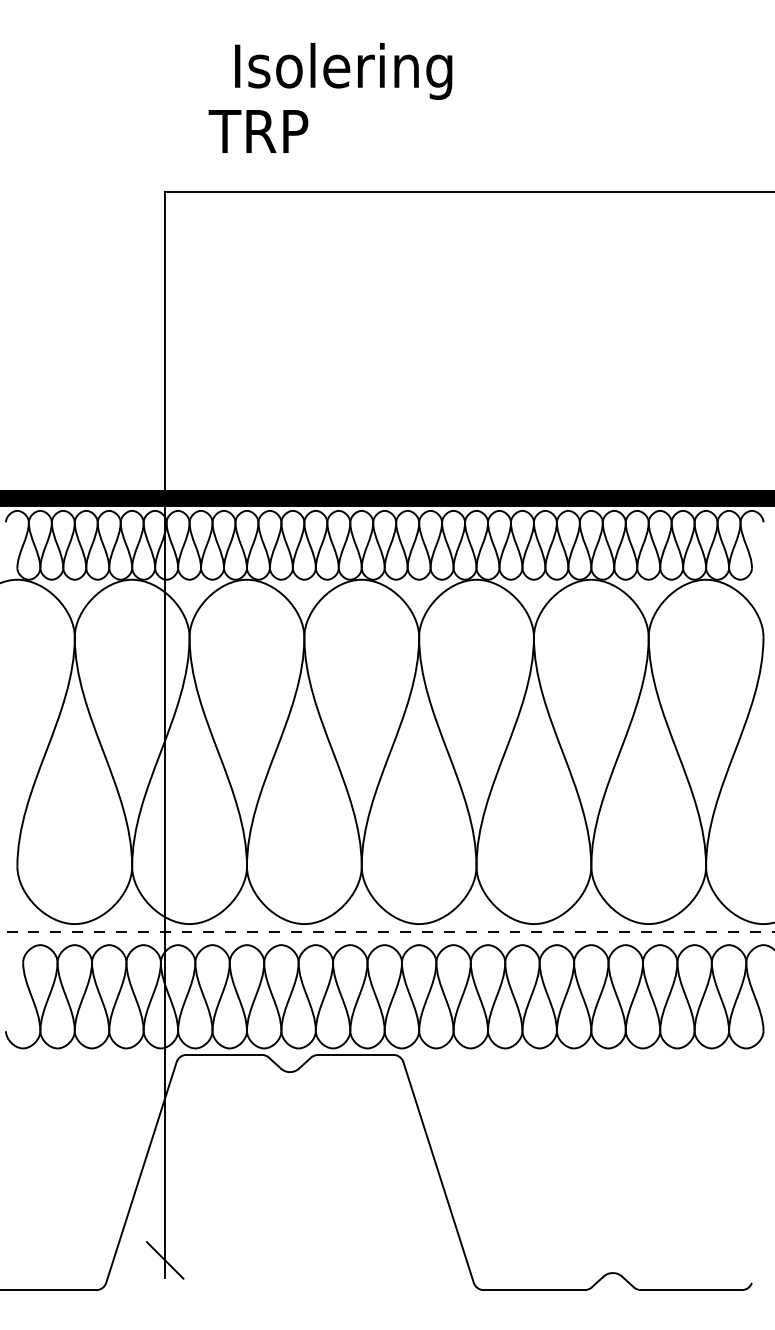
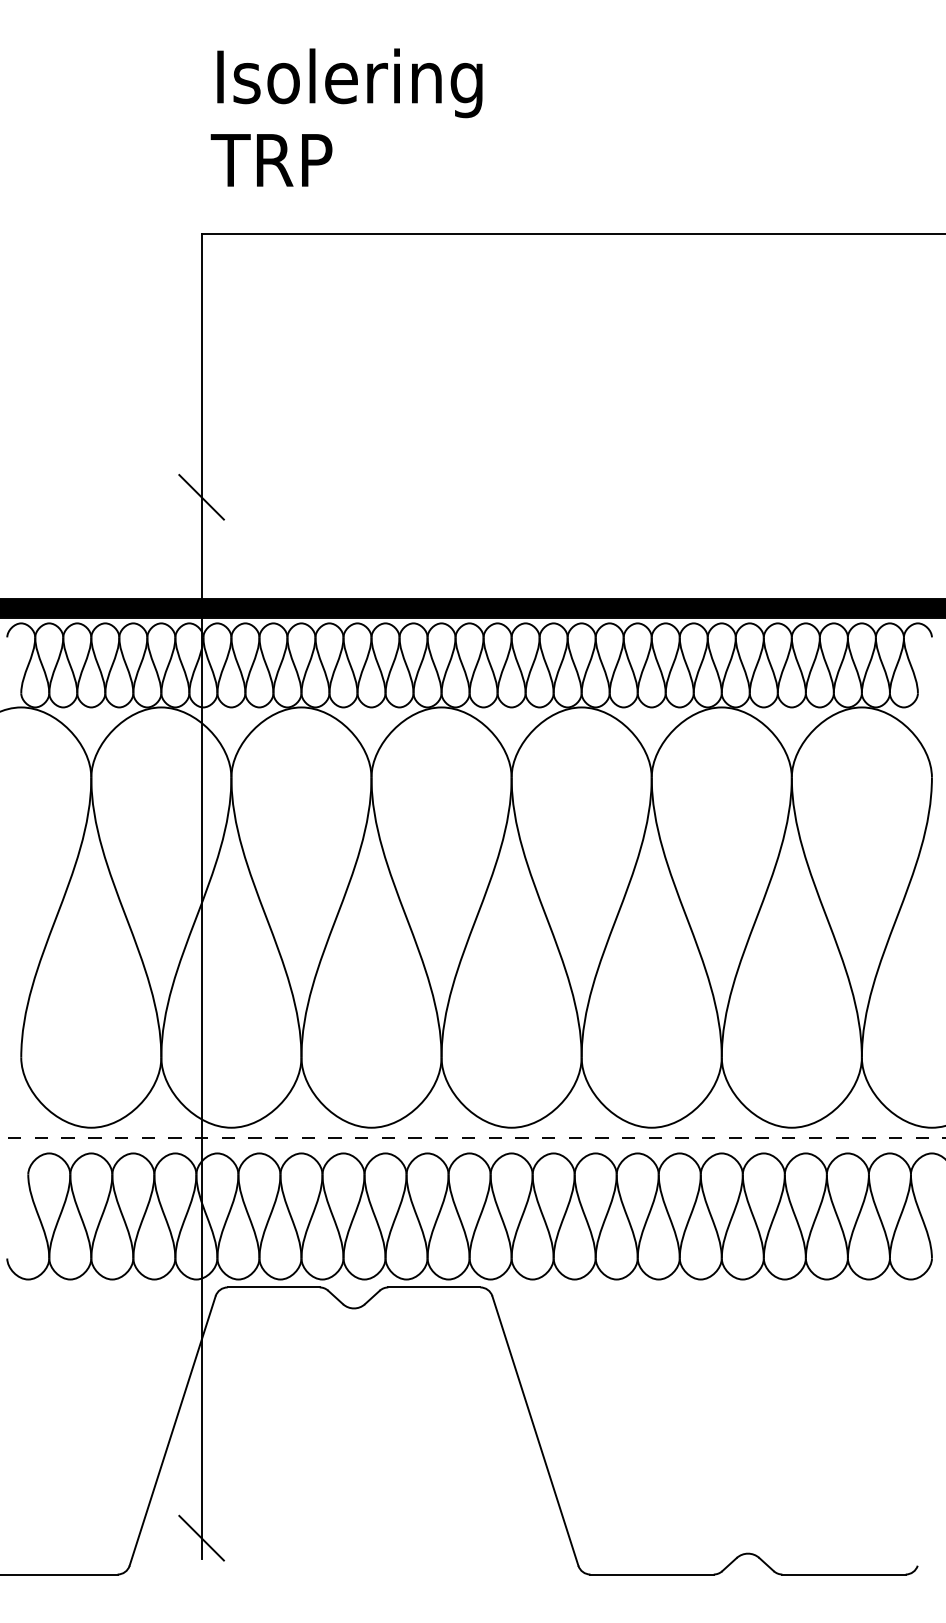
text: (343, 71) -> (349, 83), moved
text: (258, 131) -> (271, 160), moved
line: (164, 407) -> (200, 497), added

